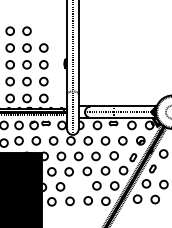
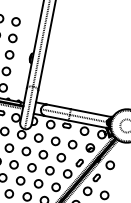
circle: (43, 30) -> (15, 21), added
circle: (78, 186) -> (20, 180), added

